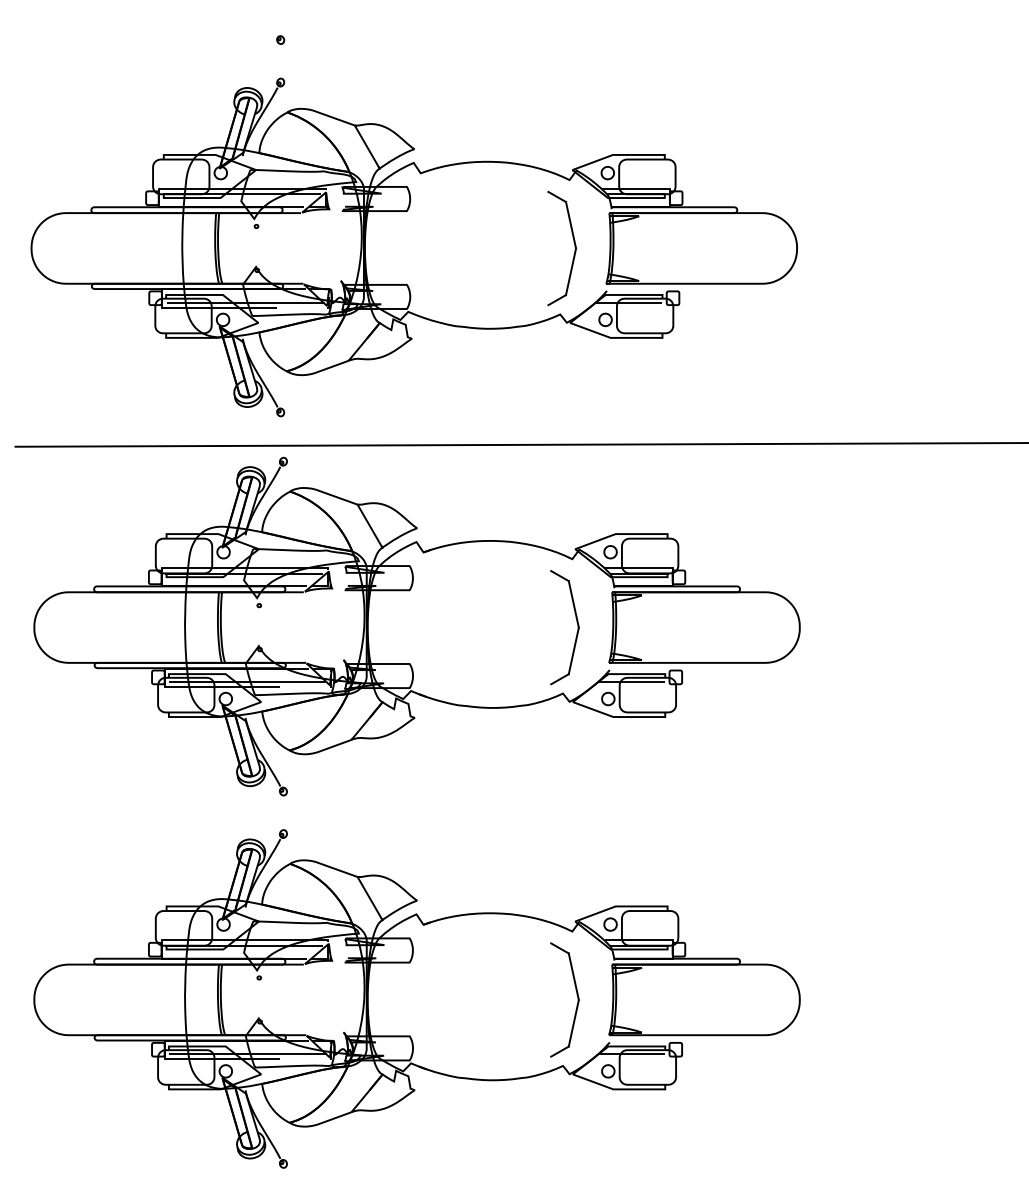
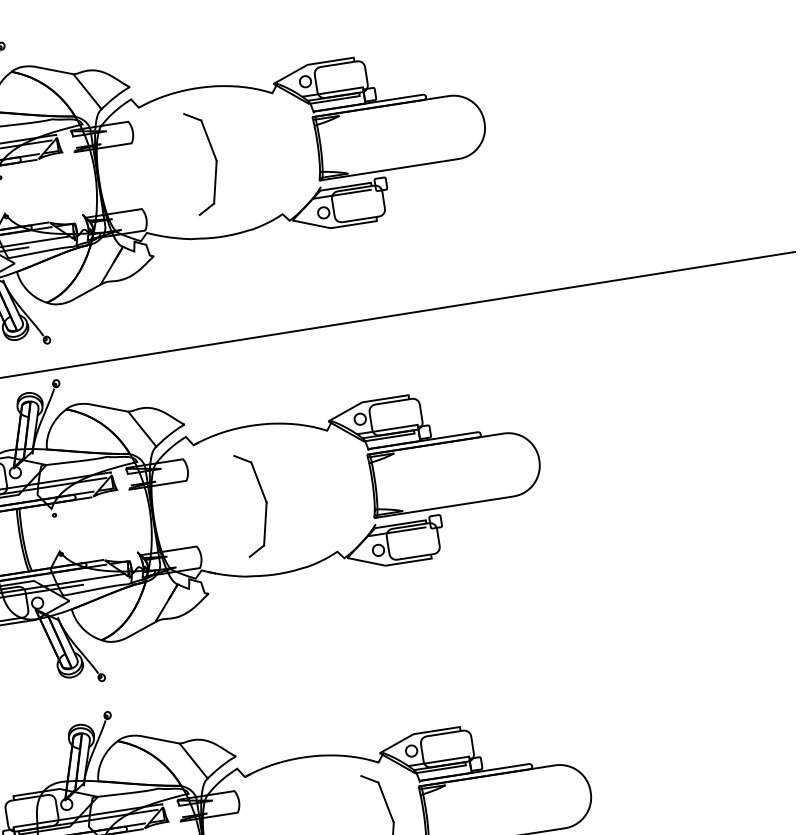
part: (574, 247) -> (215, 159), moved
part: (576, 622) -> (263, 498), moved

